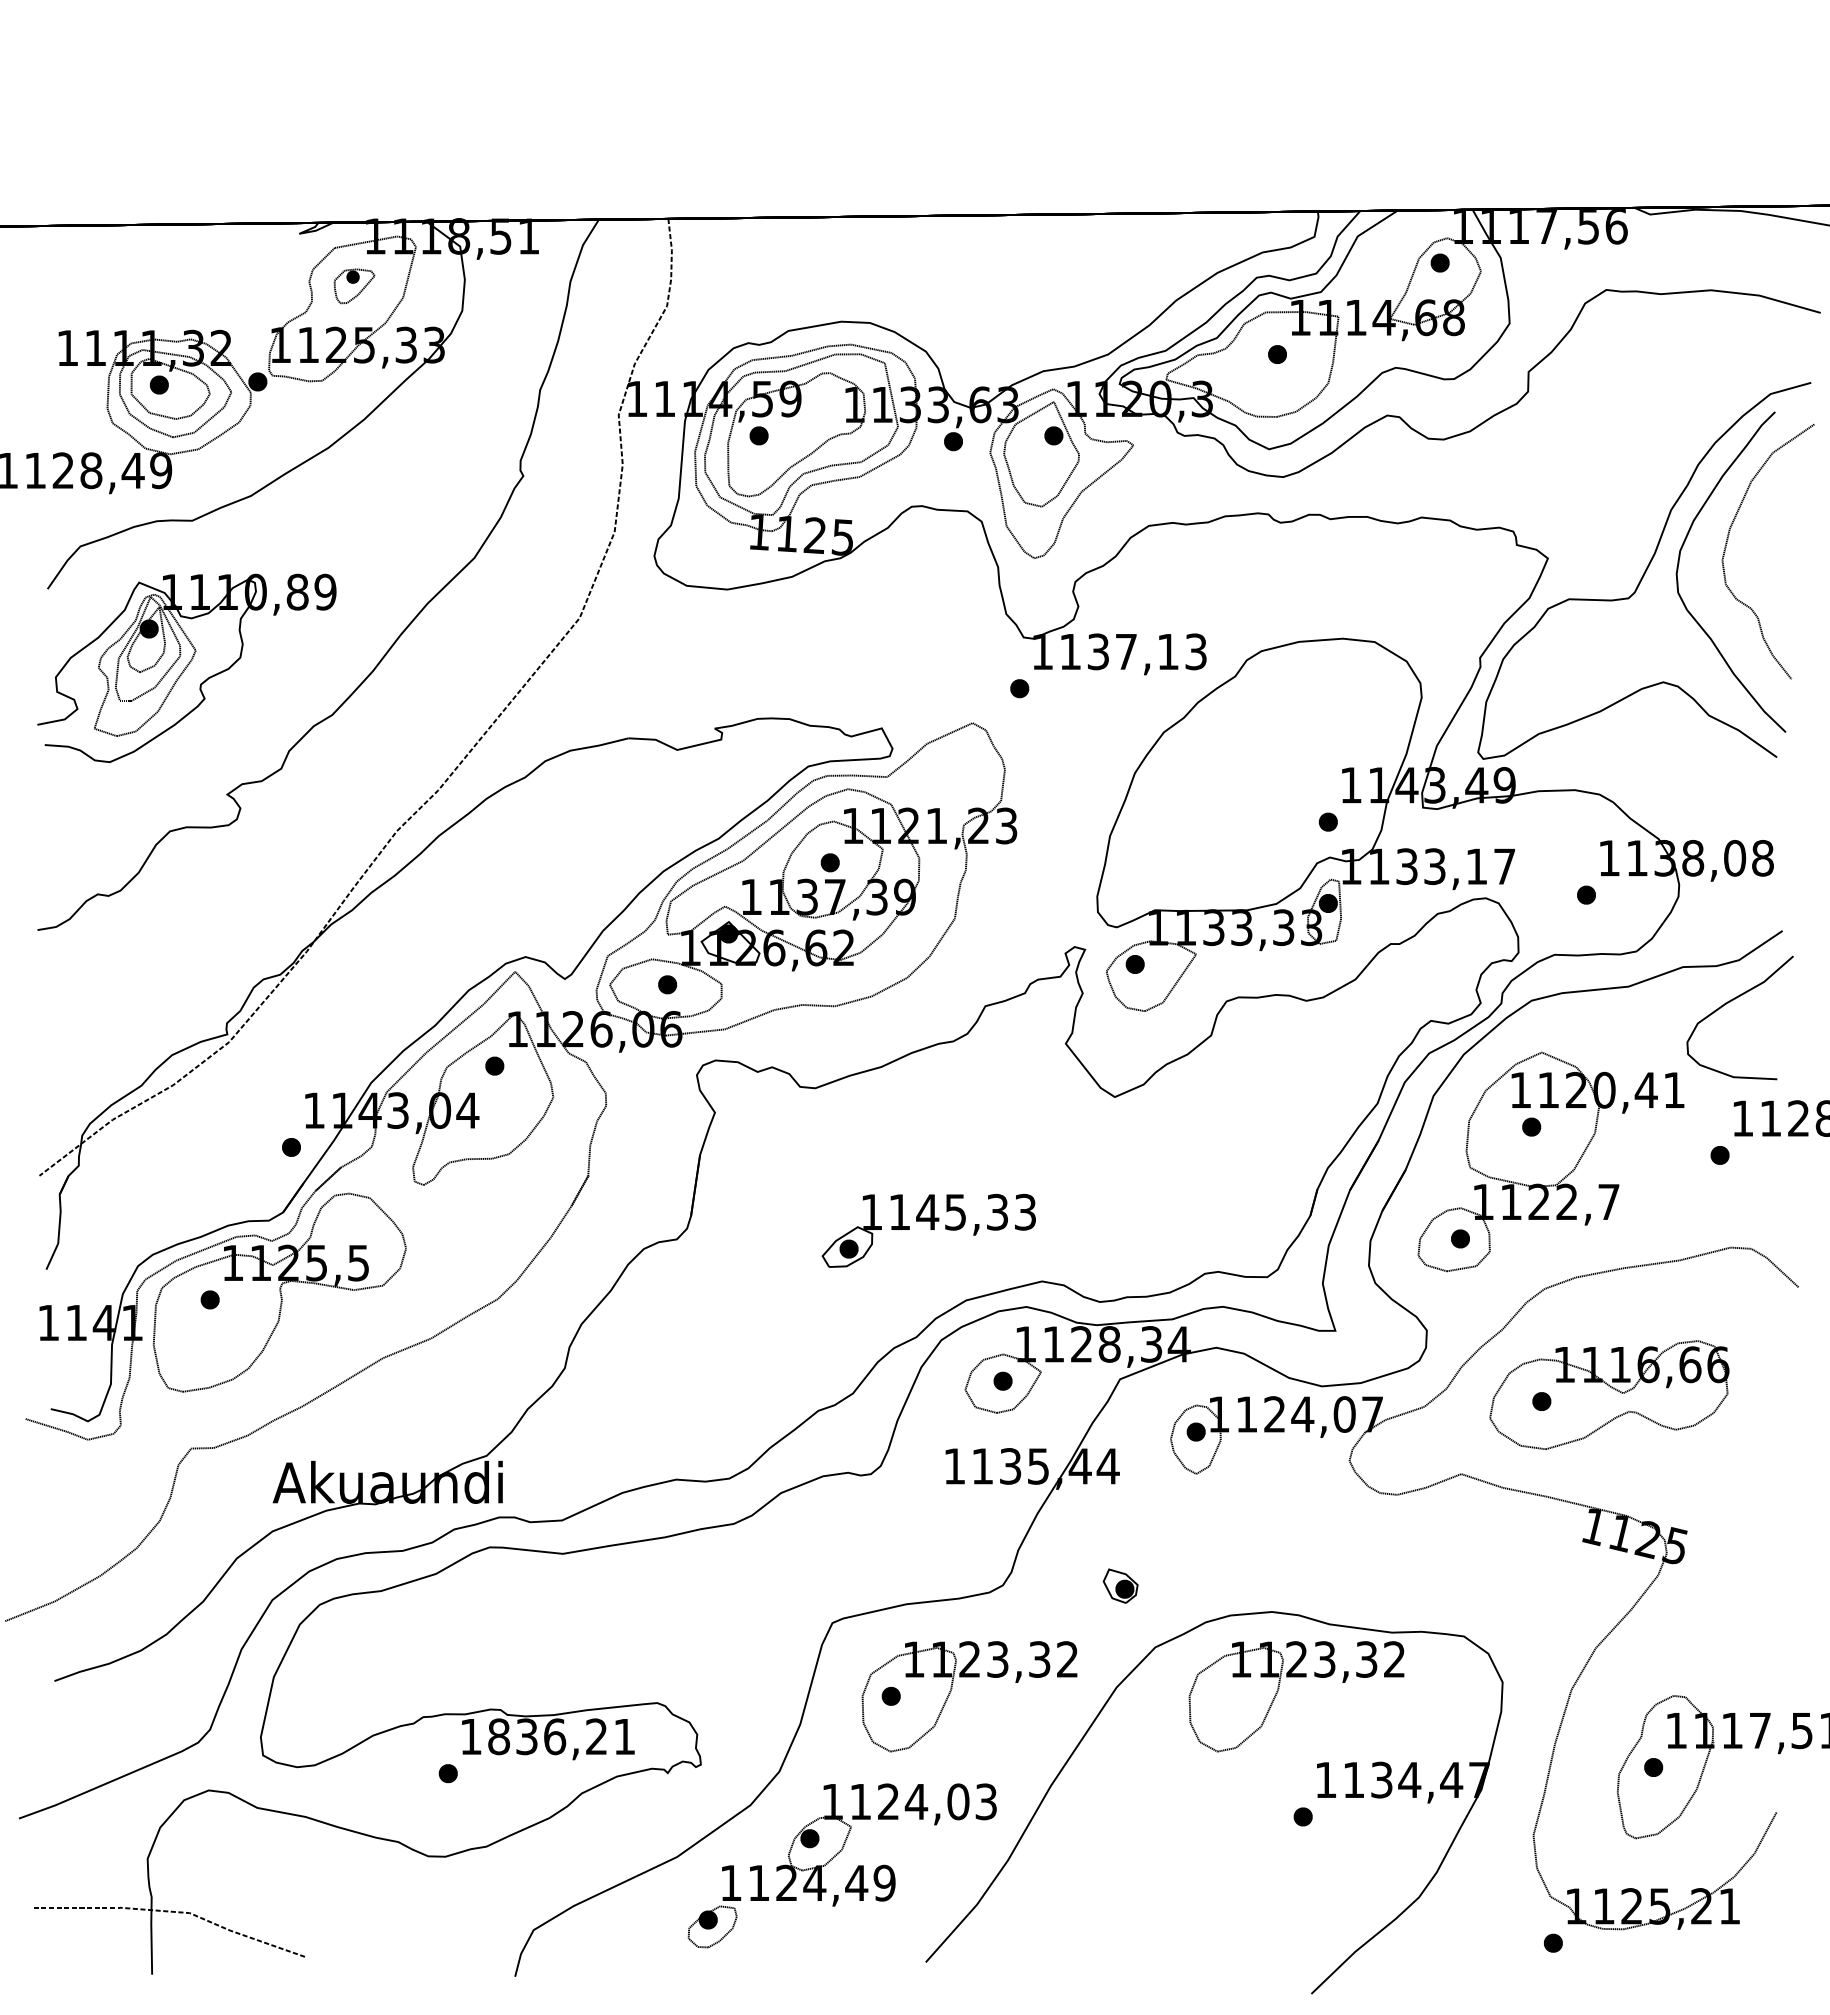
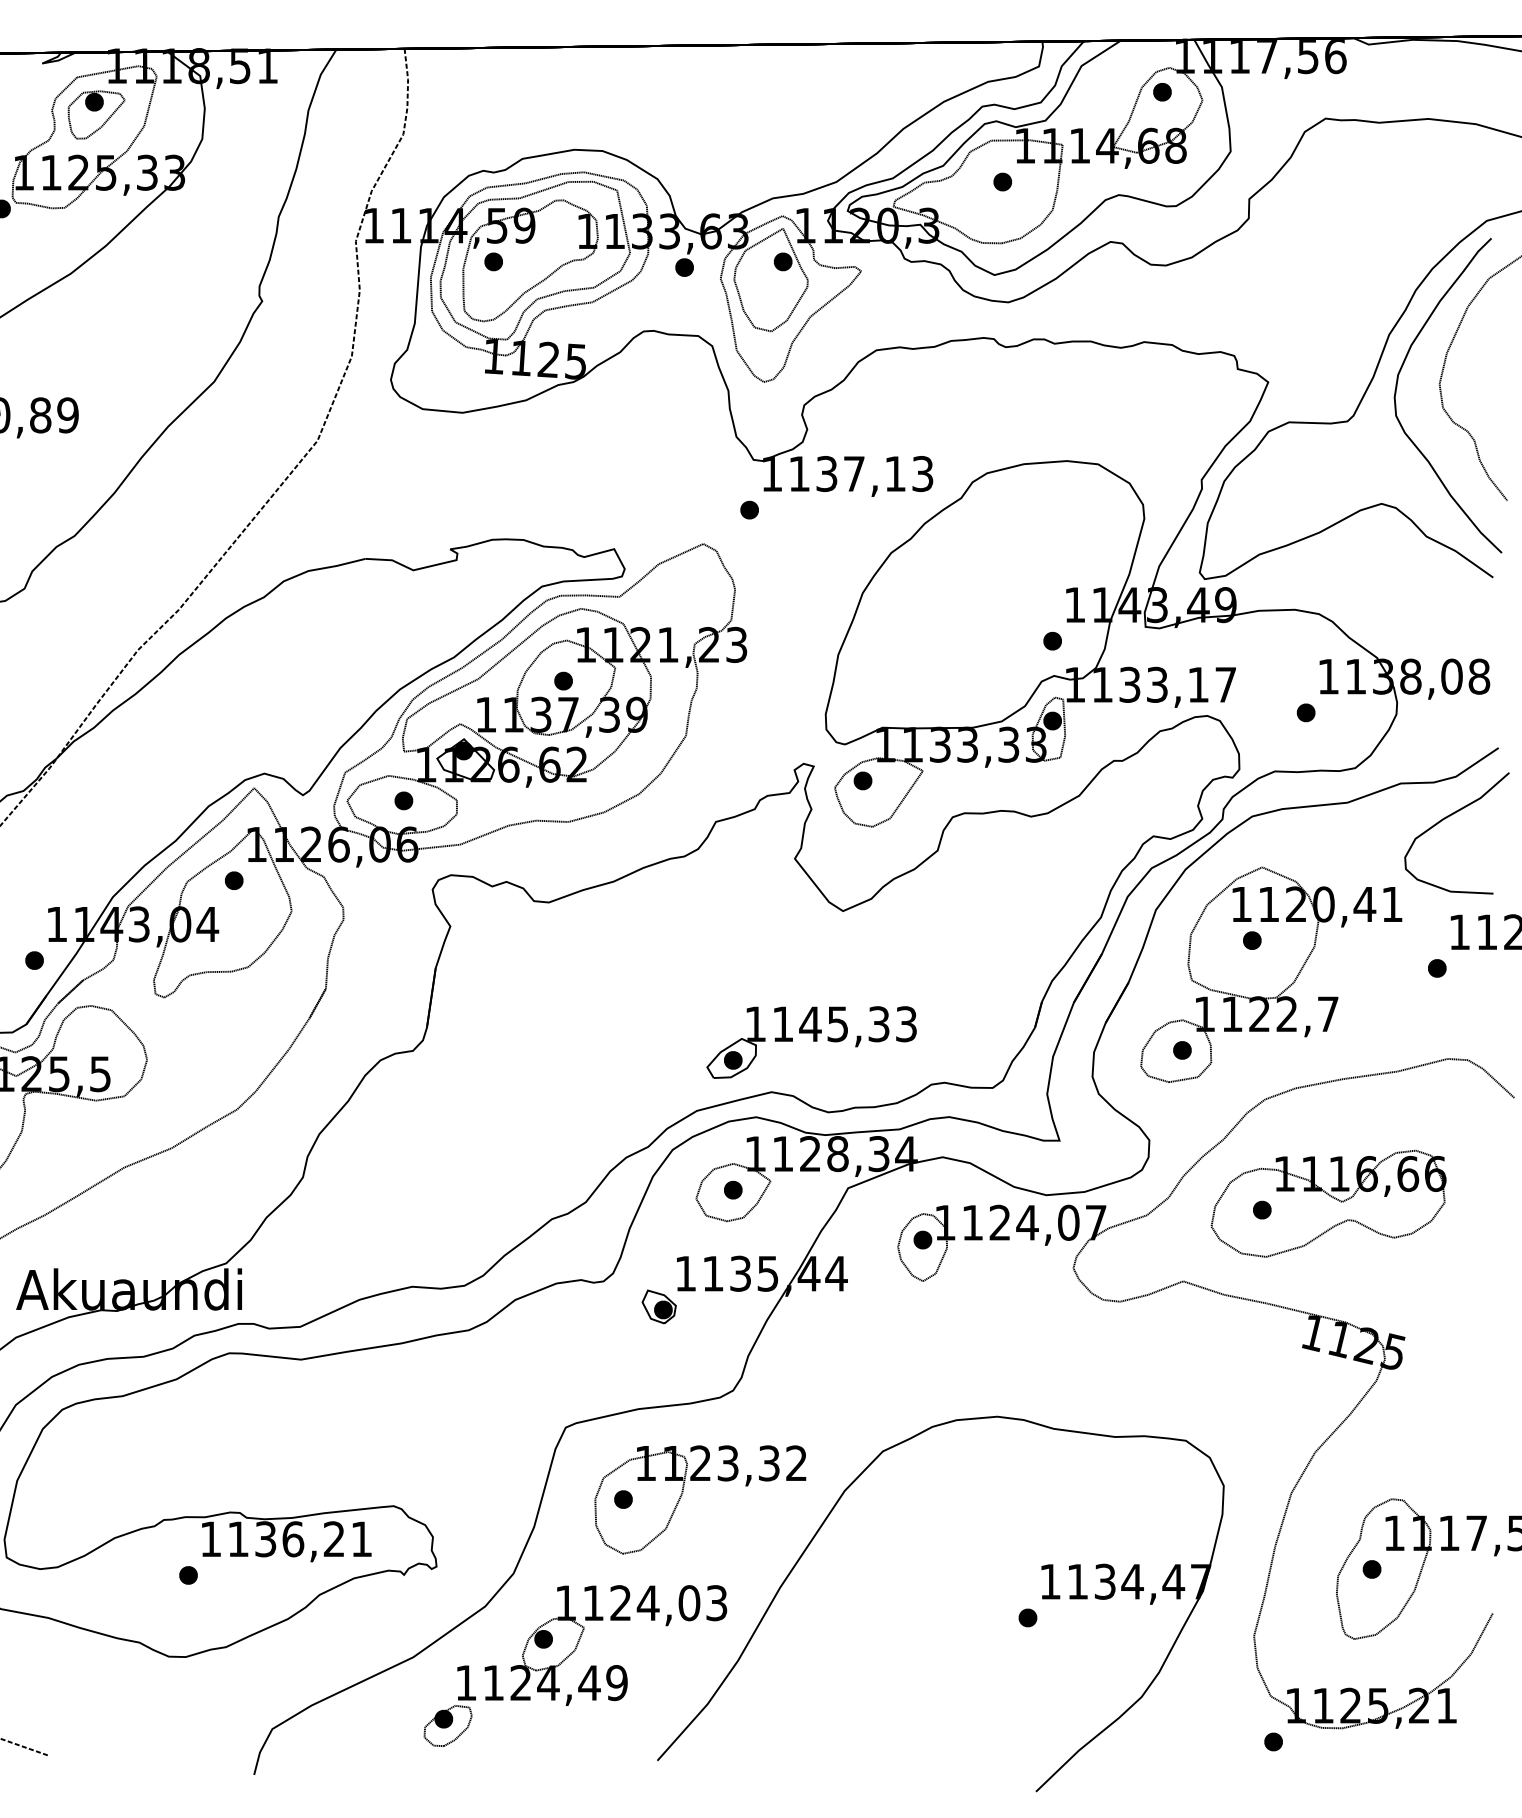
part: (354, 286) -> (96, 115), size x1.43
part: (928, 1230) -> (811, 1042), moved
part: (1120, 1585) -> (659, 1306), moved
part: (1278, 1691) -> (1003, 1494), removed
text: (499, 1736) -> (238, 1538), 1836,21 -> 1136,21

